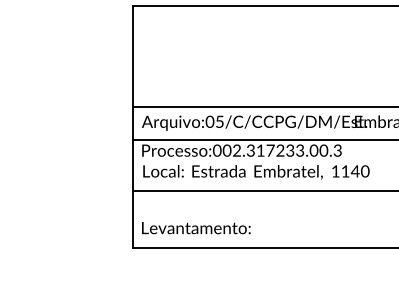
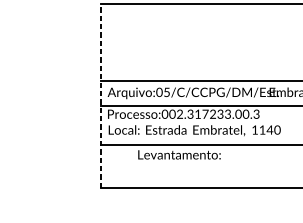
line: (133, 127) -> (101, 96), solid -> dashed
text: (196, 228) -> (179, 155), moved

